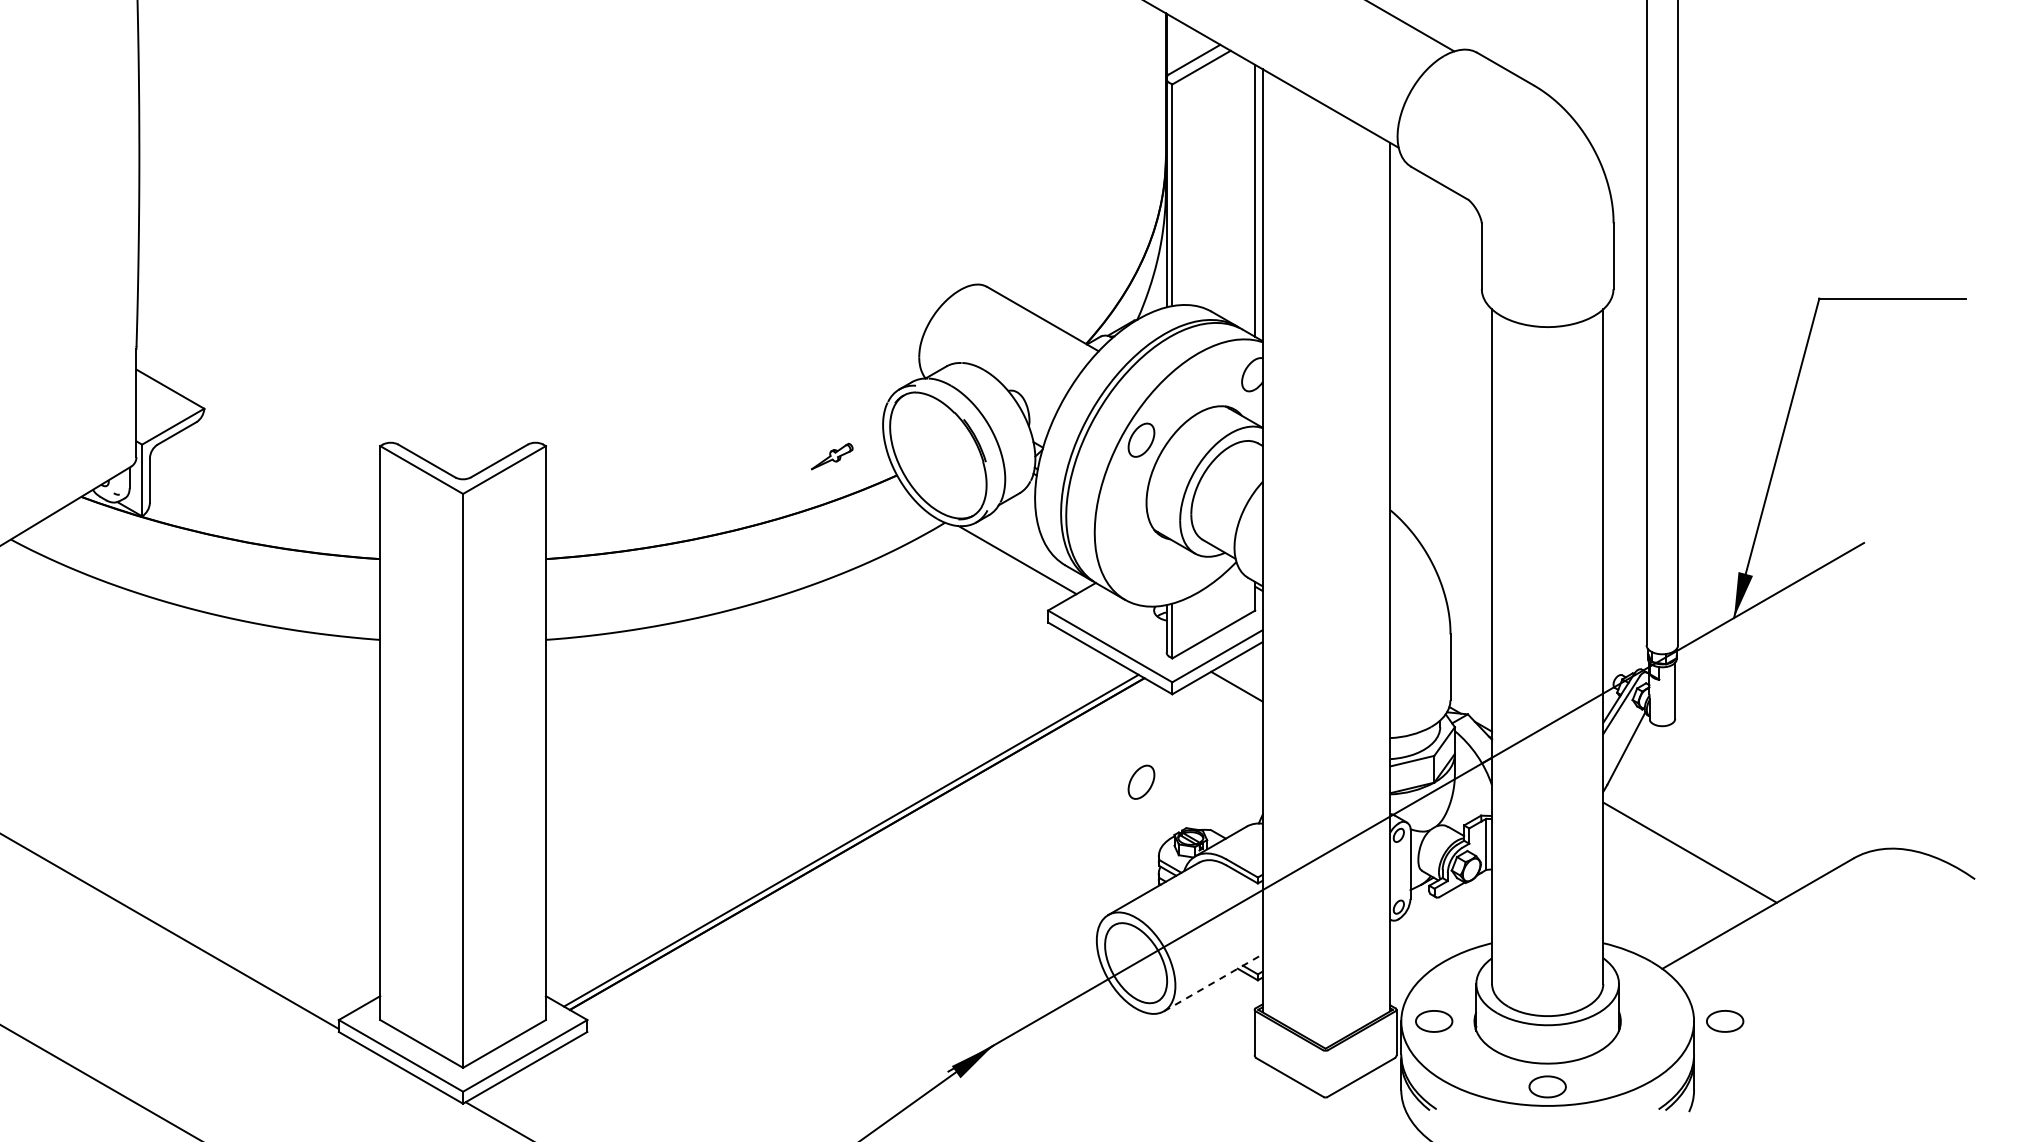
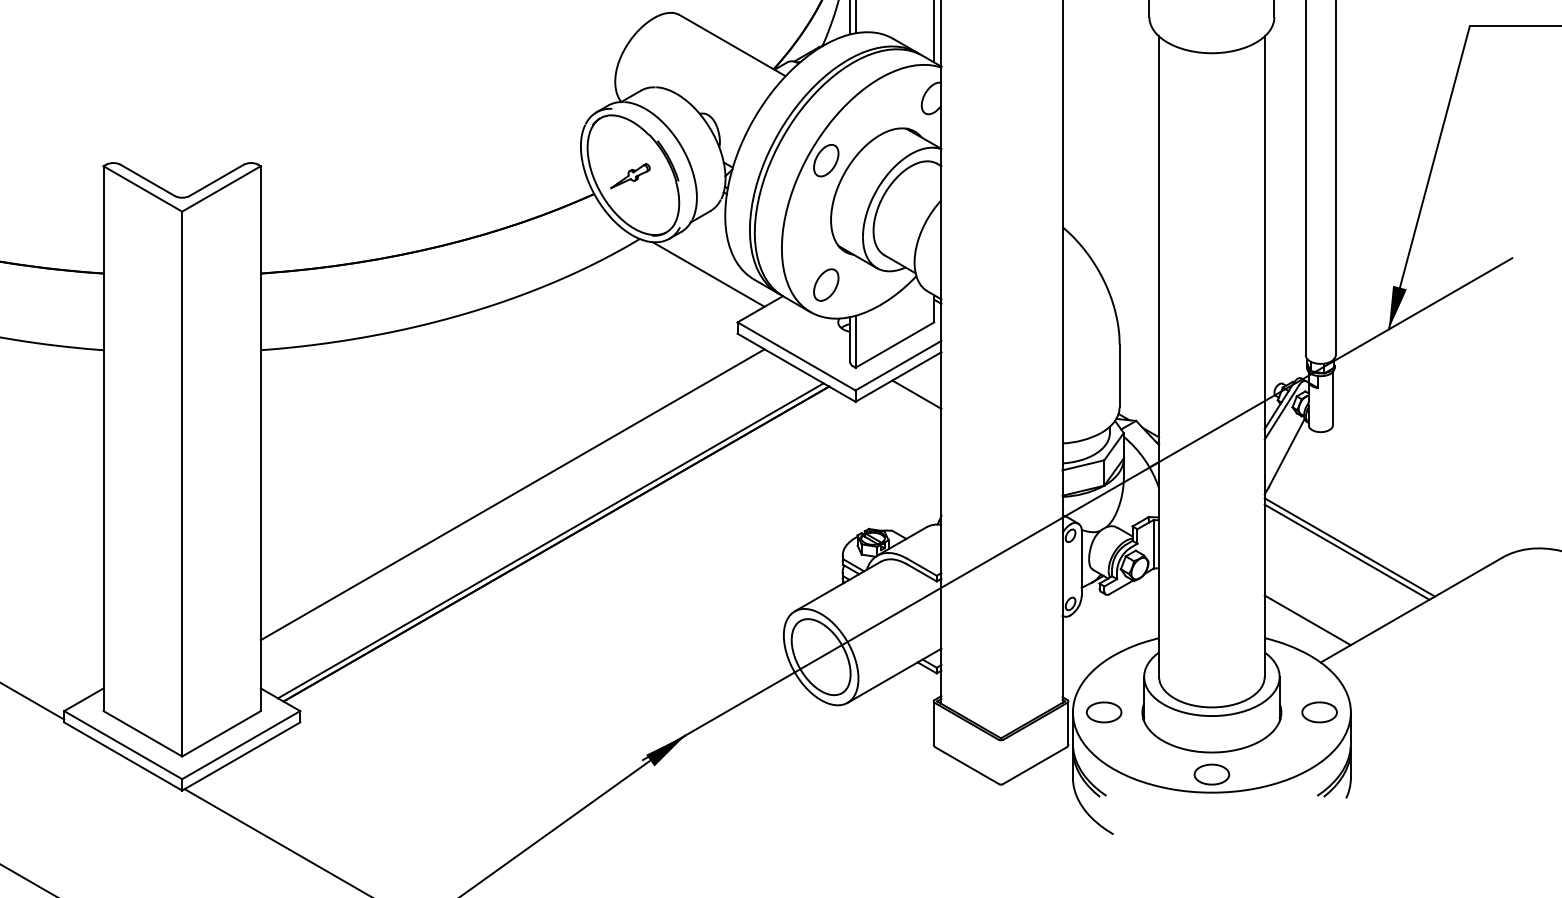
part: (832, 456) -> (630, 176), moved
part: (1141, 781) -> (826, 284), moved
line: (810, 791) -> (512, 494), added
line: (1692, 847) -> (1349, 547), added
line: (1648, 924) -> (1307, 620), added
line: (1213, 982) -> (894, 675), dashed -> solid
part: (1725, 1021) -> (1319, 712), moved

